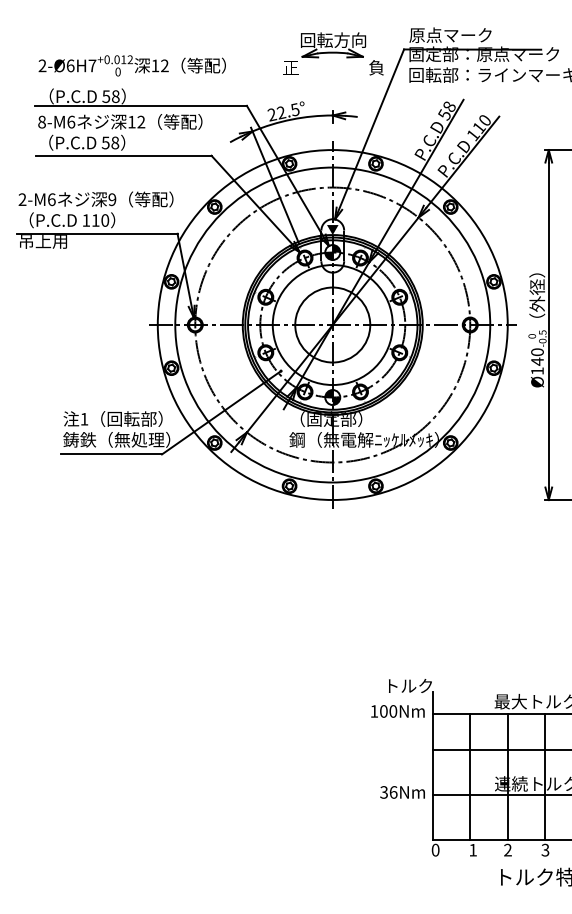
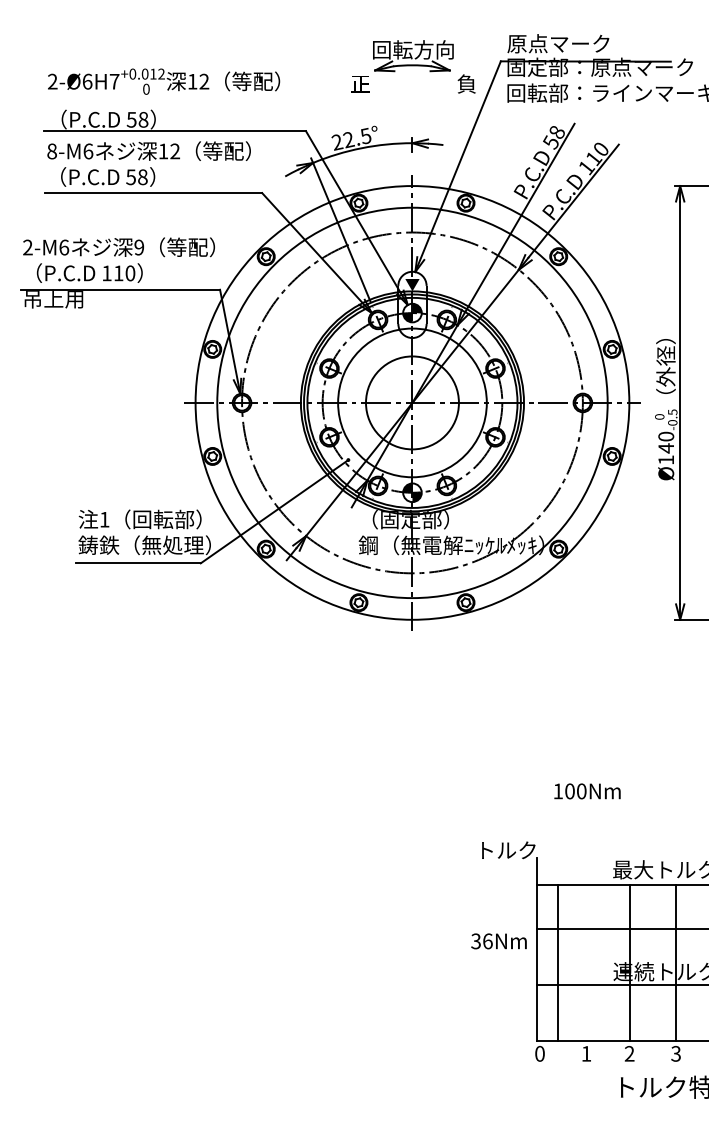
text: (397, 711) -> (586, 791), moved
line: (470, 776) -> (558, 962), moved
text: (402, 792) -> (498, 941), moved

